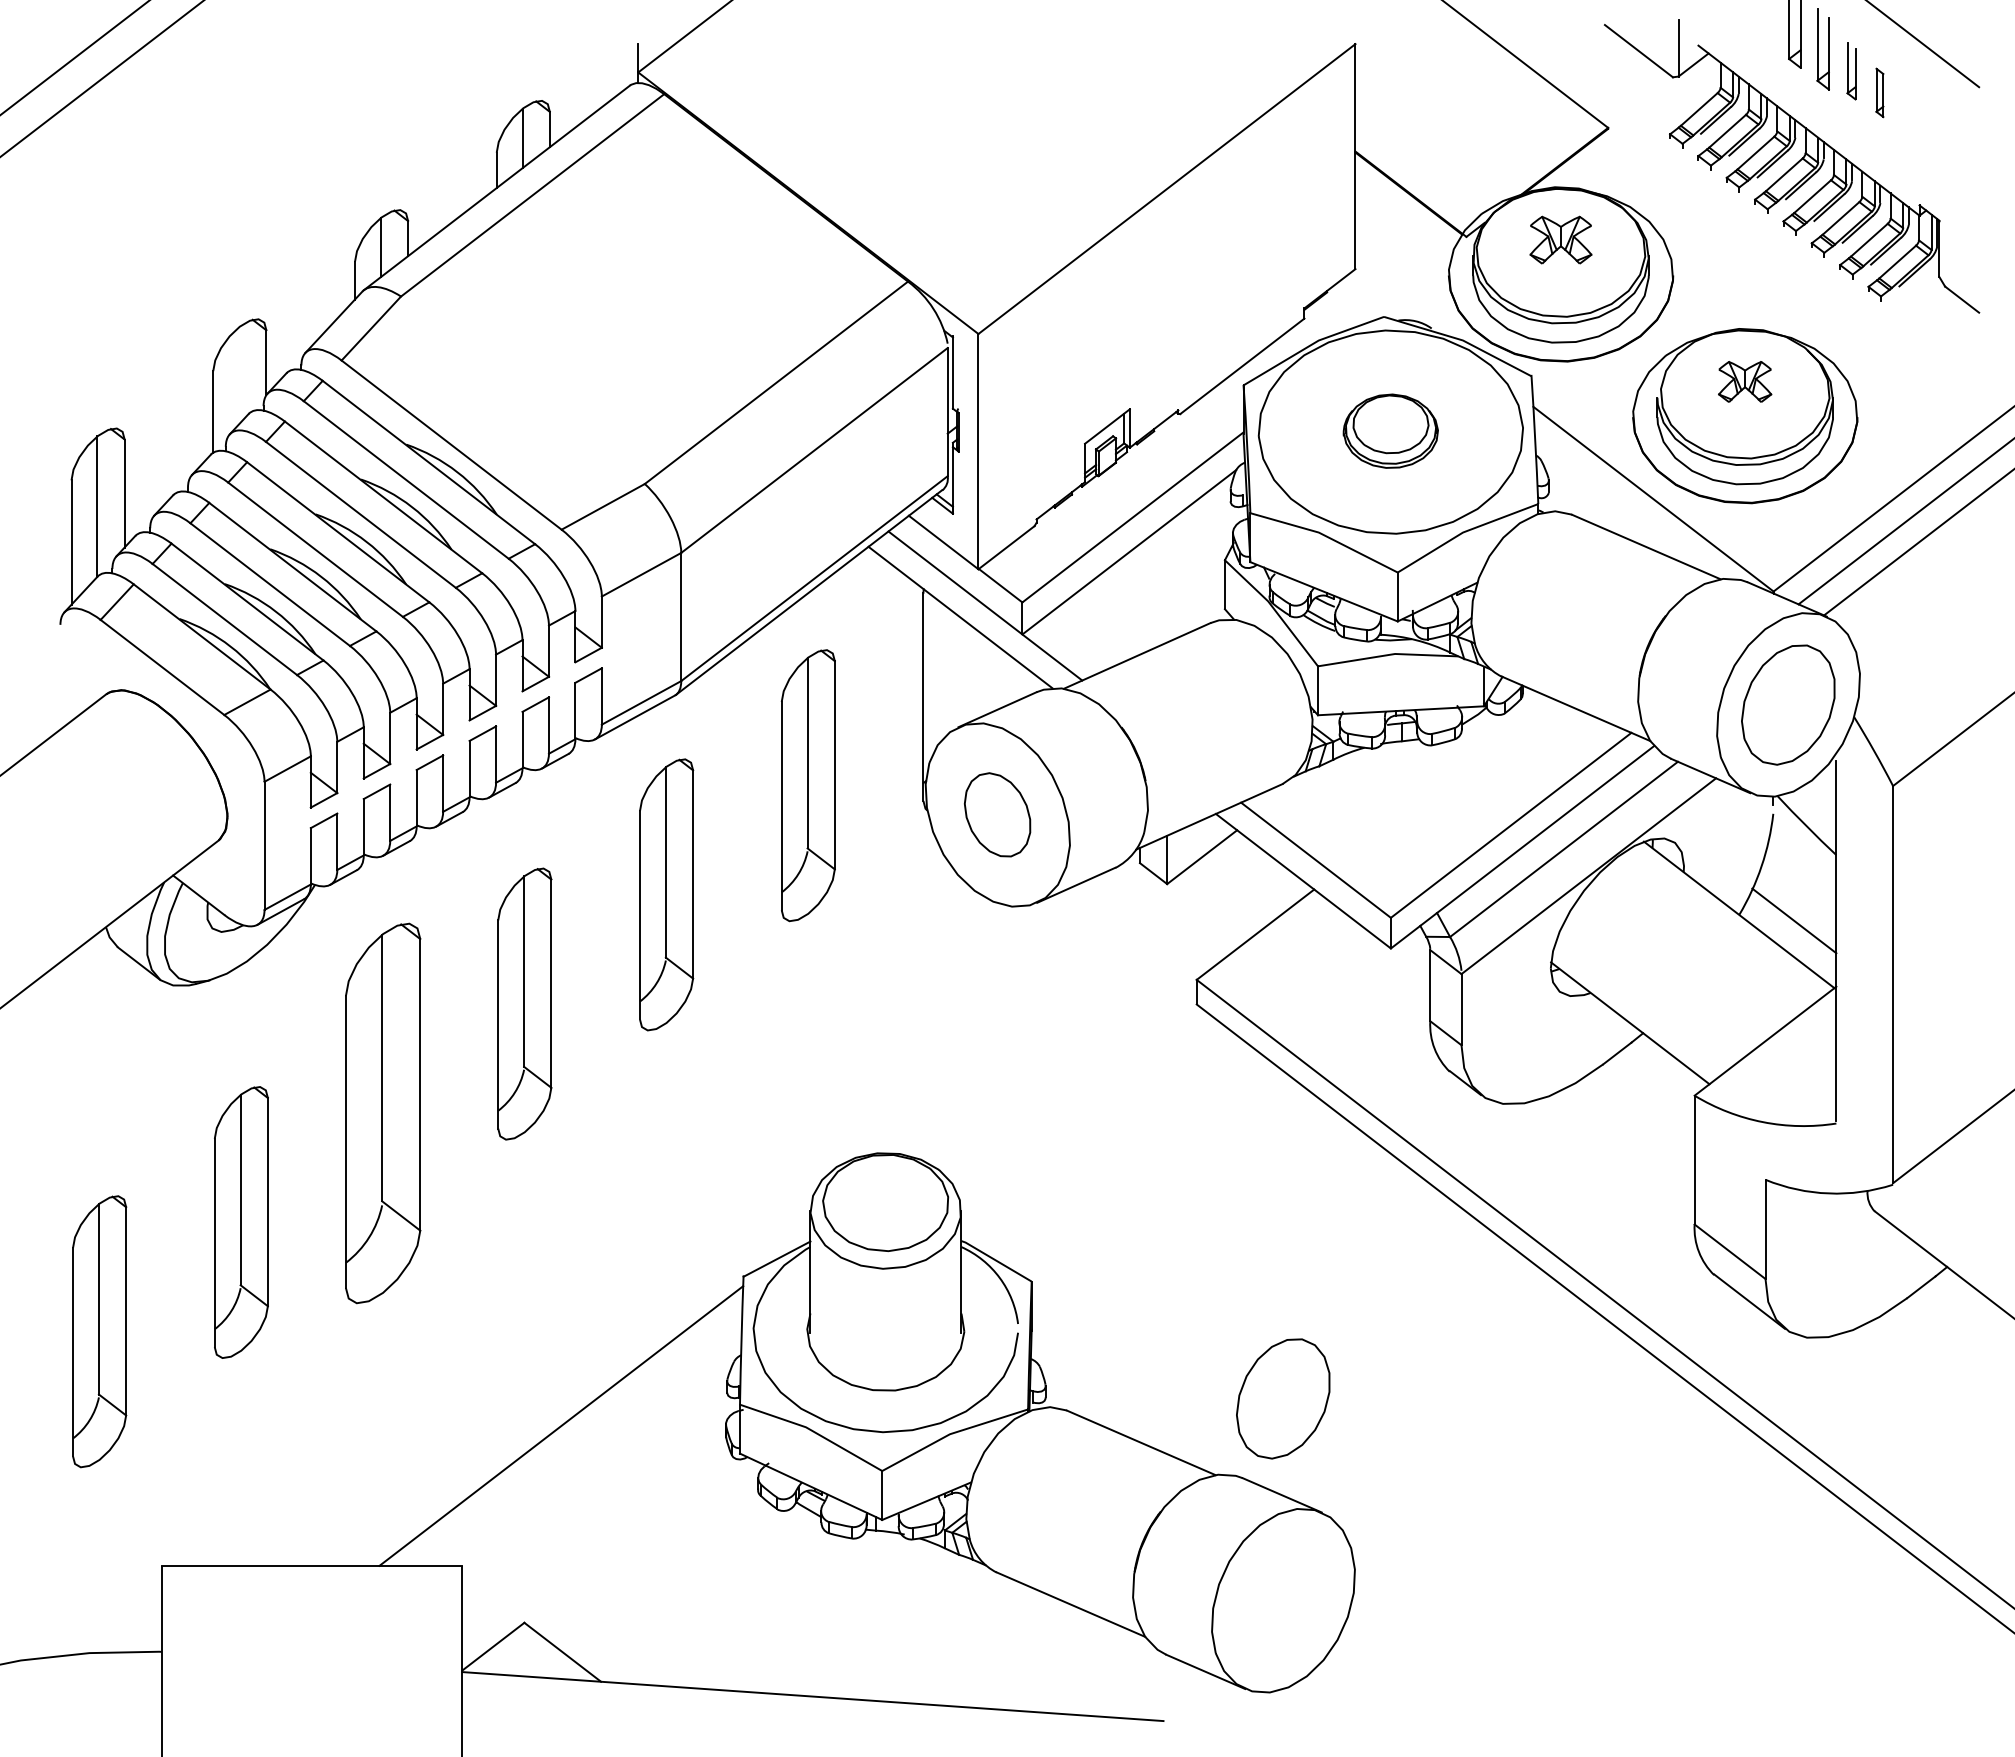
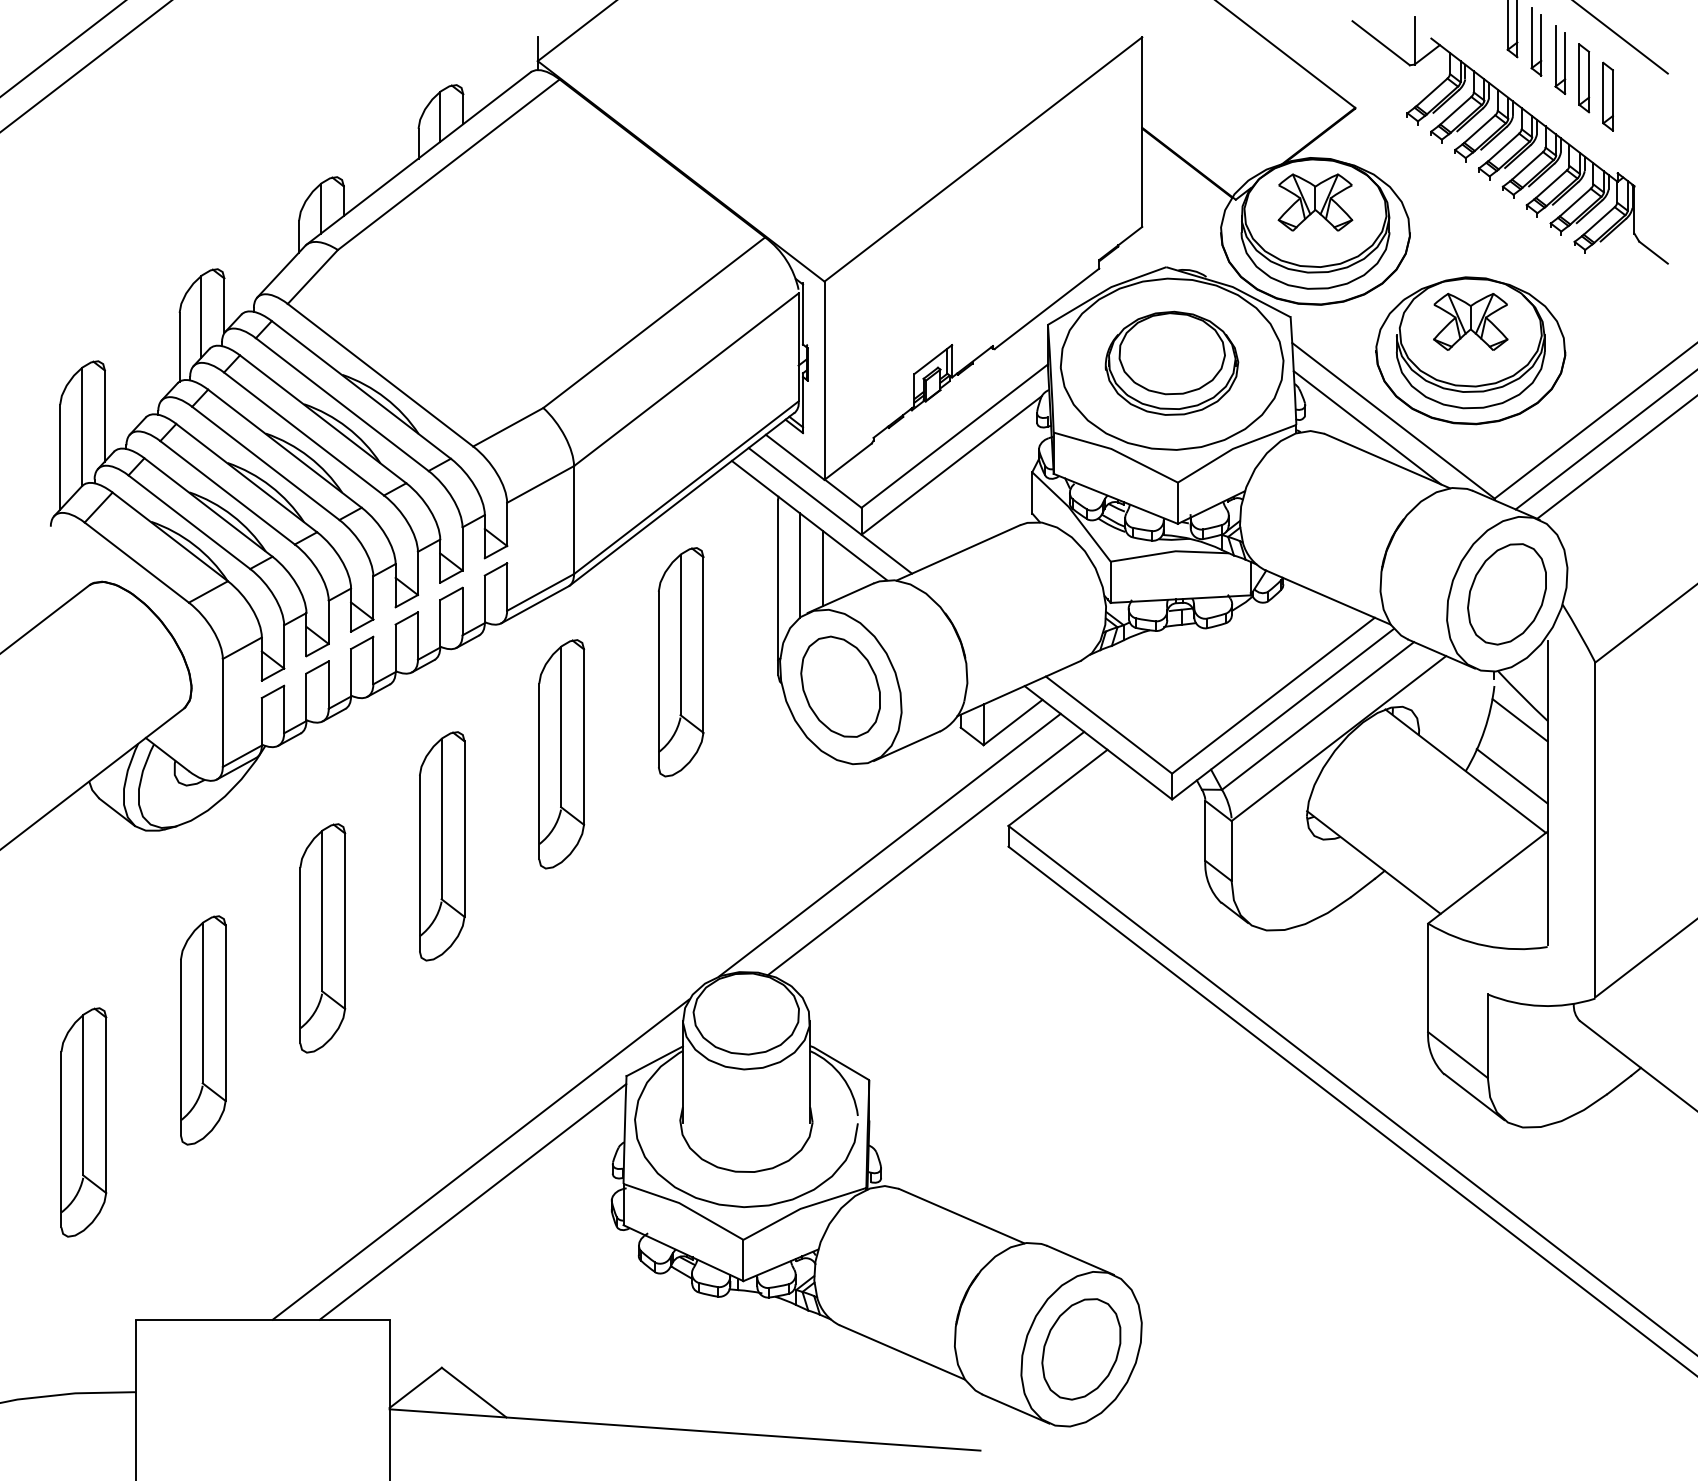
part: (1851, 71) -> (1560, 60), size x1.43
part: (1879, 92) -> (1583, 78), size x1.67
part: (1907, 114) -> (1607, 96), added
part: (1560, 239) -> (1315, 201), size x1.43
line: (239, 375) -> (201, 316), added
part: (1744, 381) -> (1470, 321), size x1.67
part: (1390, 431) -> (1171, 363), size x1.67
line: (1622, 507) -> (1367, 427), added
line: (949, 670) -> (800, 565), added
line: (976, 674) -> (822, 568), added
part: (997, 814) -> (840, 686), size x1.43
line: (1803, 854) -> (1519, 720), added
line: (1055, 1002) -> (889, 845), added
line: (1098, 1012) -> (925, 853), added
part: (382, 1112) -> (322, 937), size x0.71
line: (570, 1375) -> (480, 1159), added
part: (1283, 1398) -> (1081, 1349), moved

